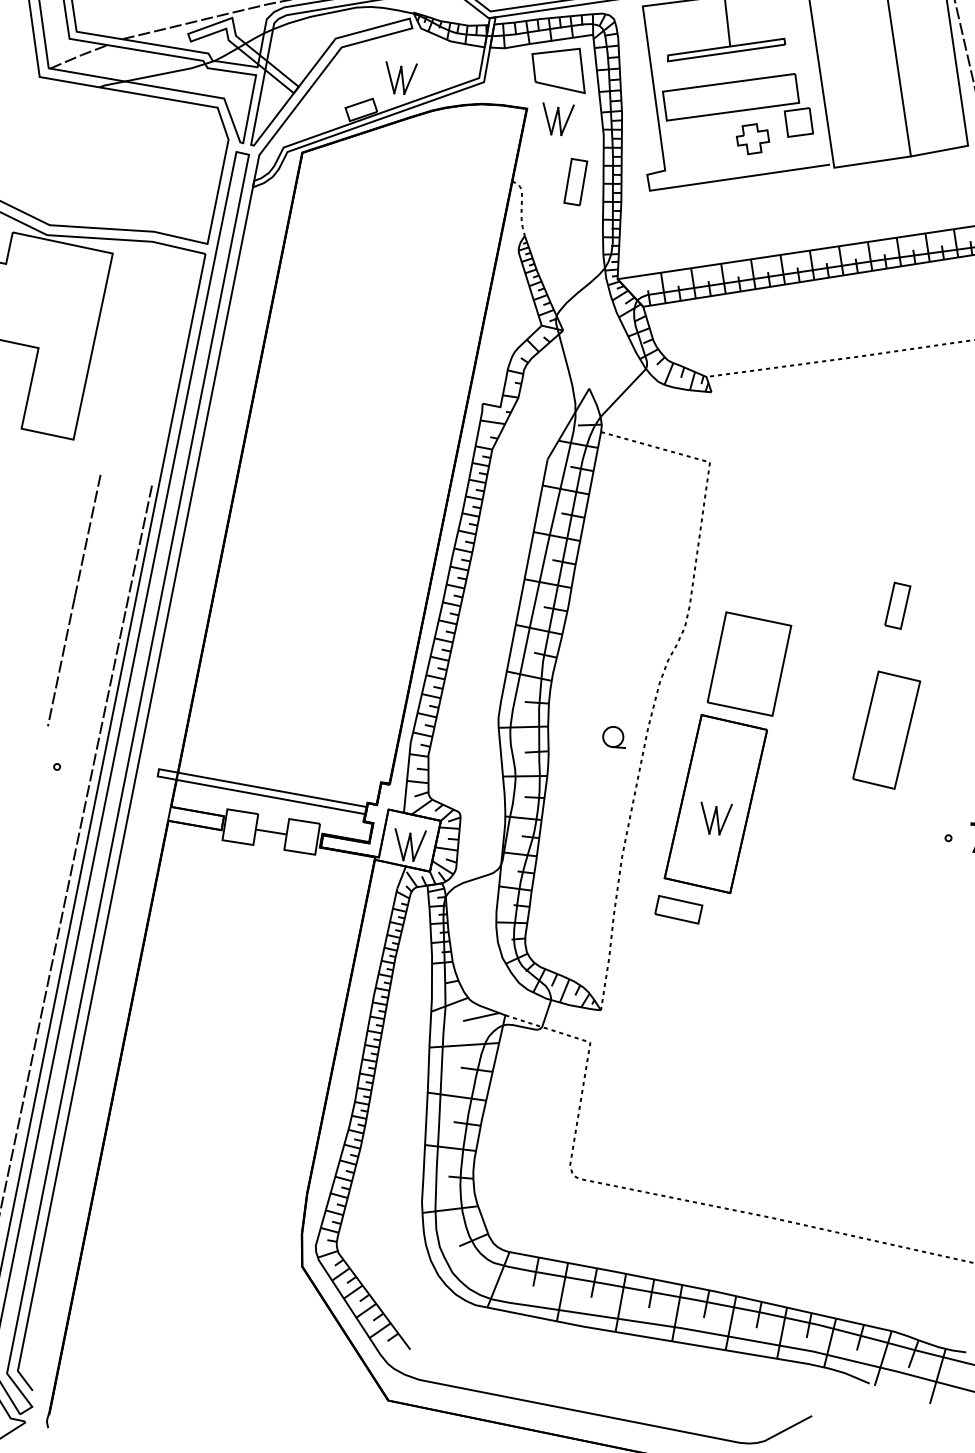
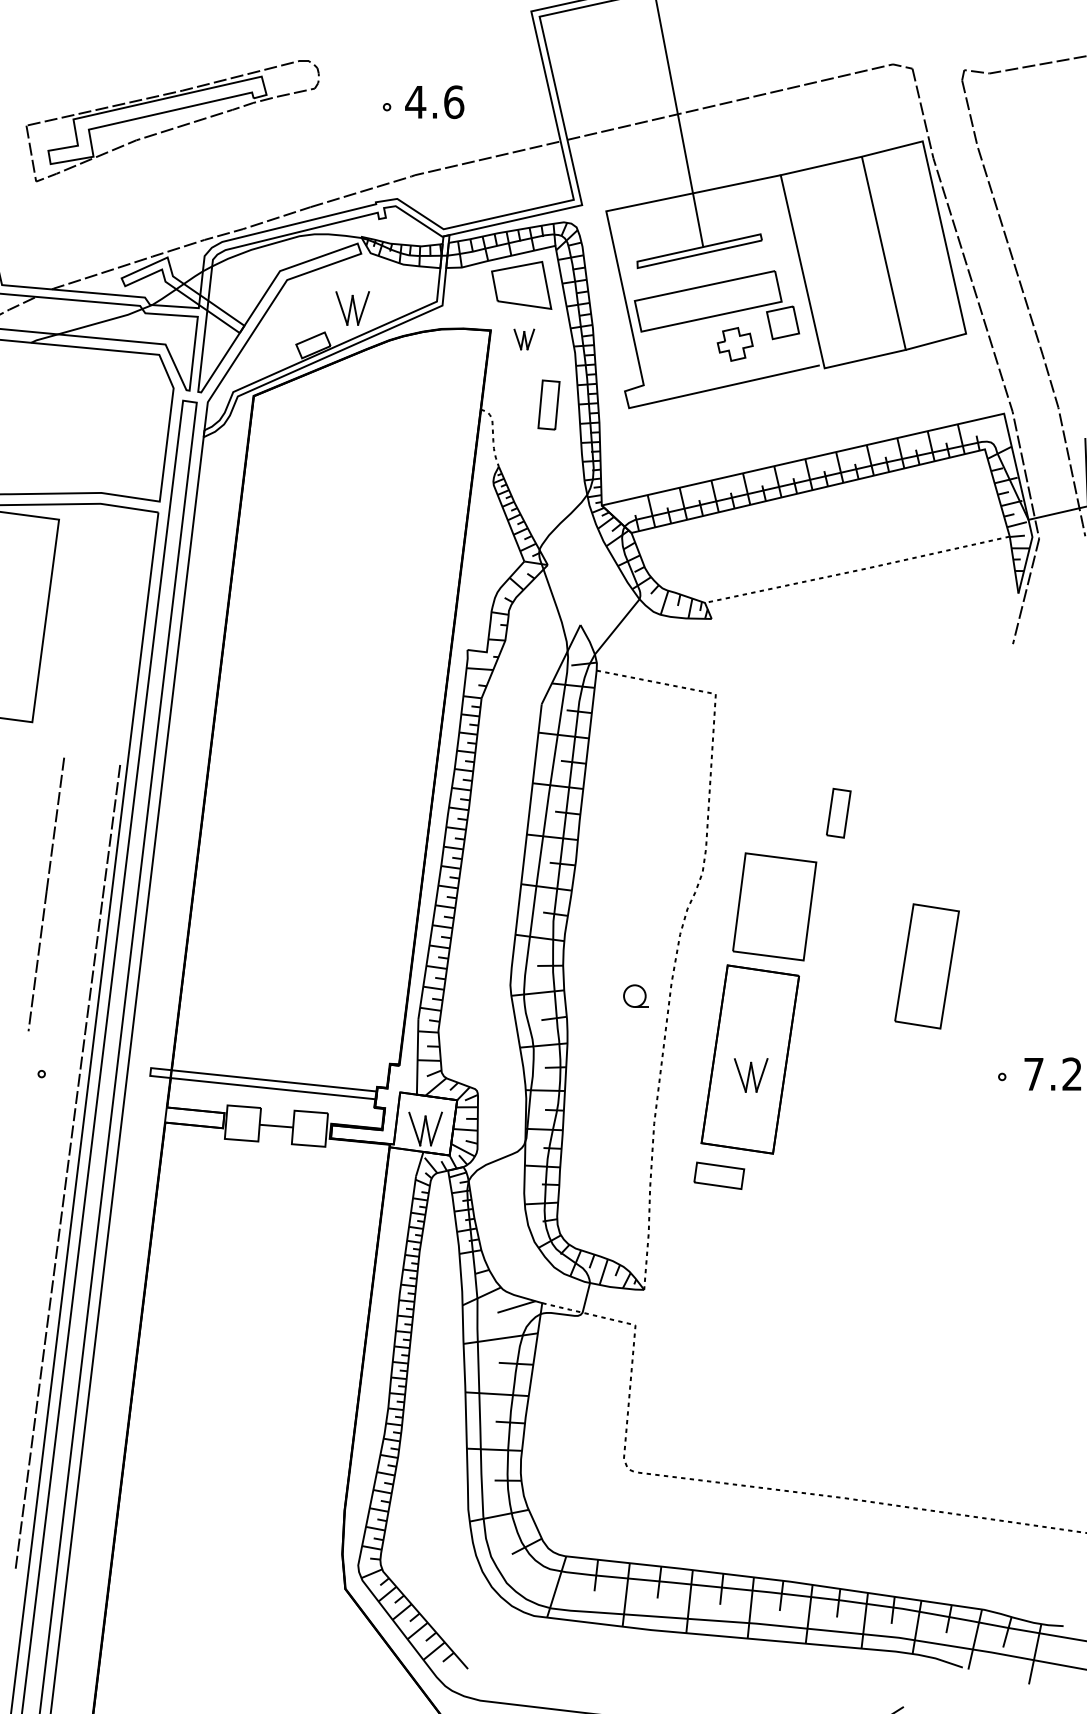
part: (557, 119) -> (524, 339), size x0.6
part: (897, 605) -> (838, 812), moved

